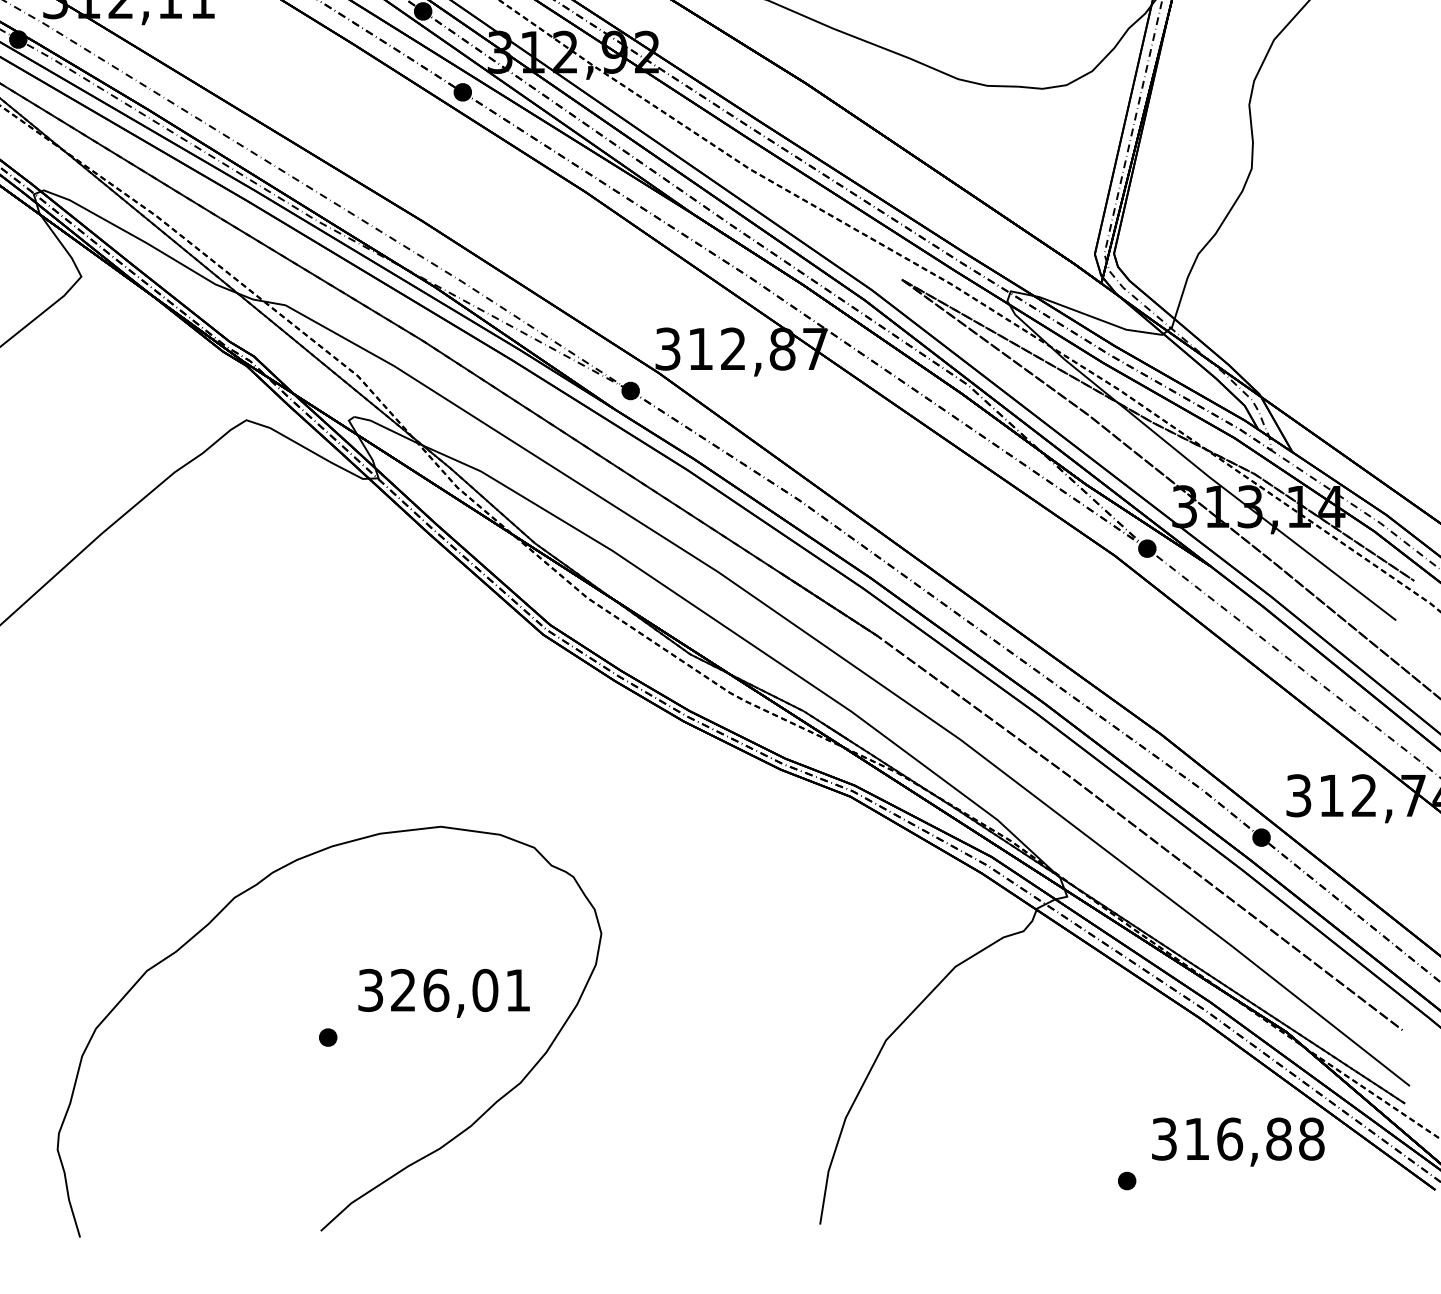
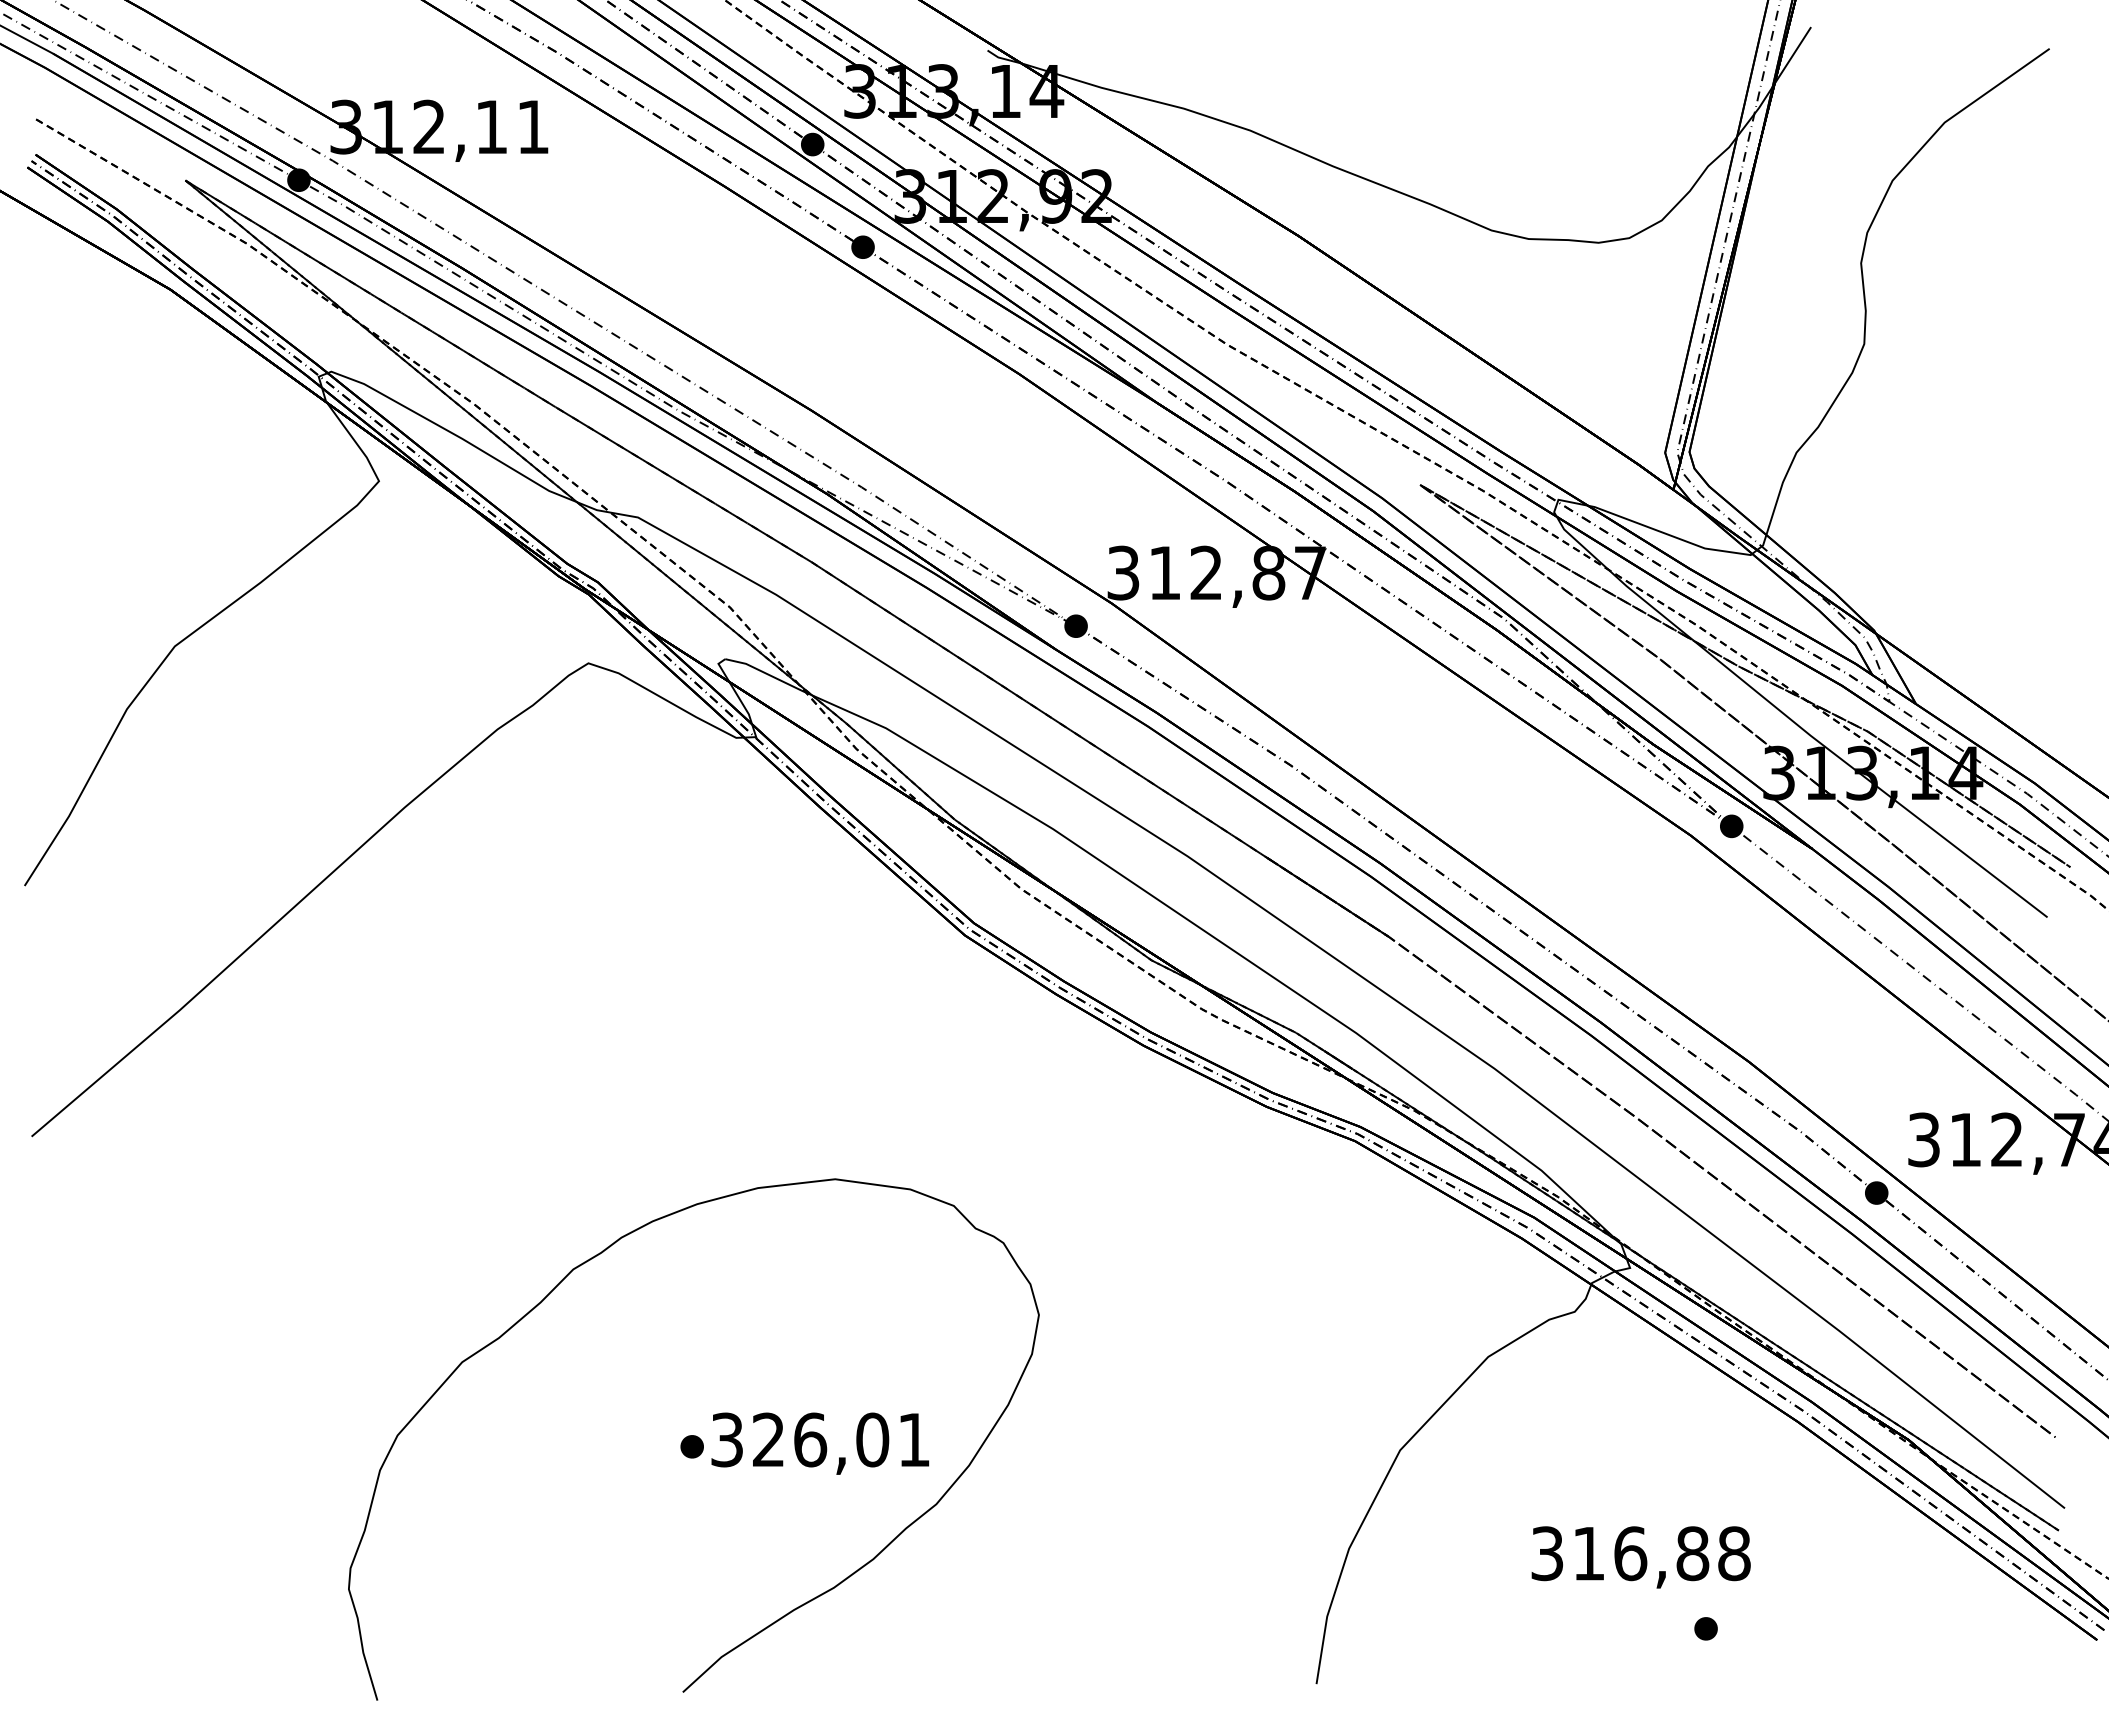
text: (444, 993) -> (820, 1443), moved
text: (1237, 1142) -> (1640, 1557), moved

